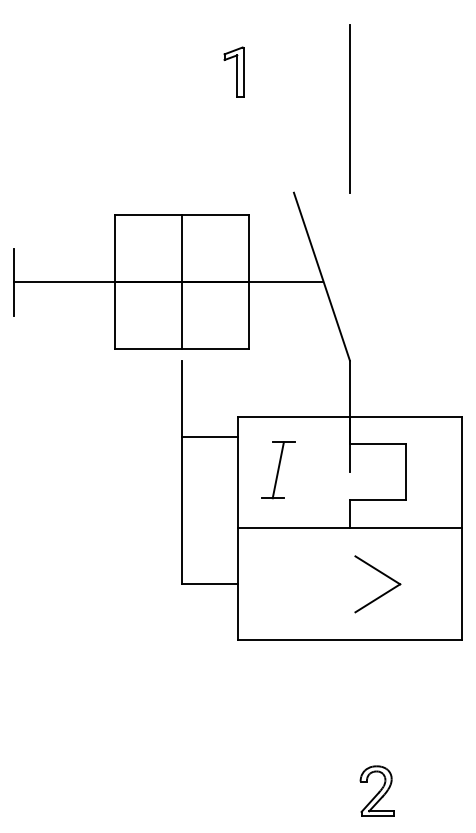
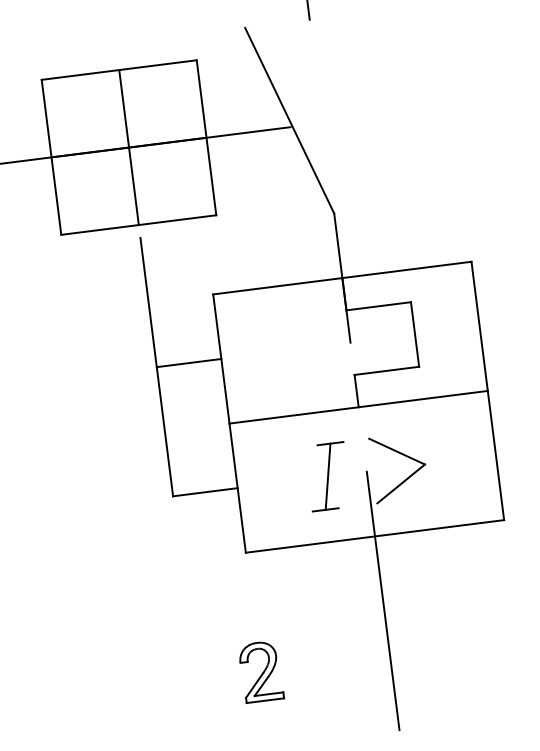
line: (210, 437) -> (189, 363), moved
part: (278, 470) -> (328, 476), moved
line: (349, 696) -> (382, 601), added
part: (376, 790) -> (260, 670), moved

